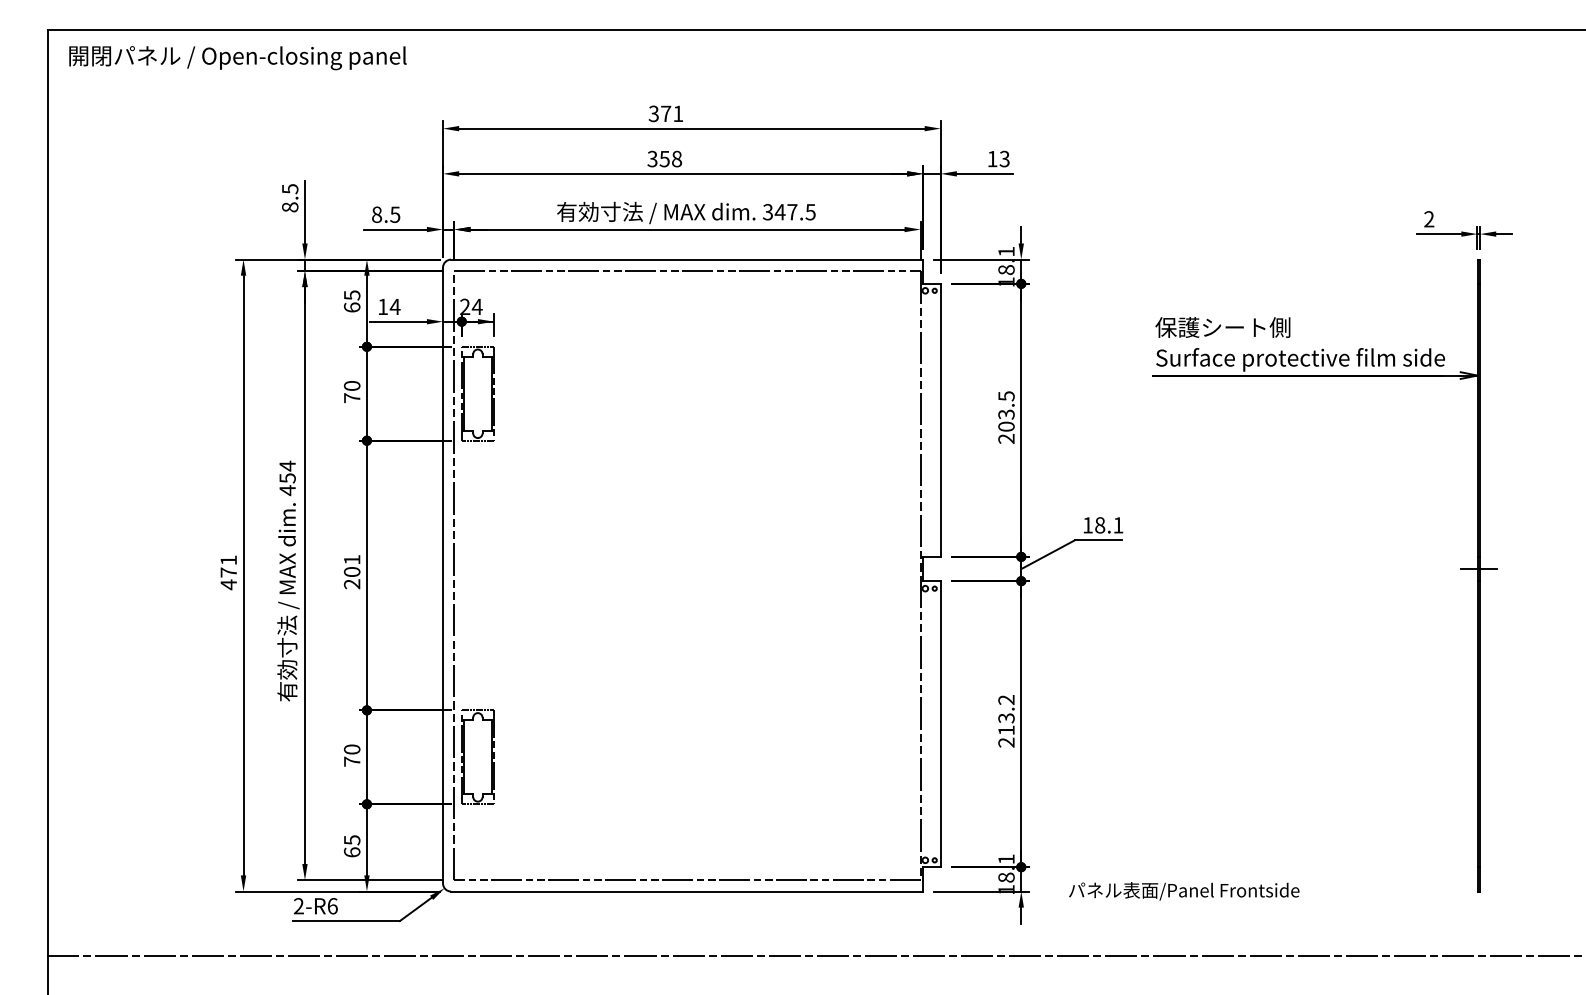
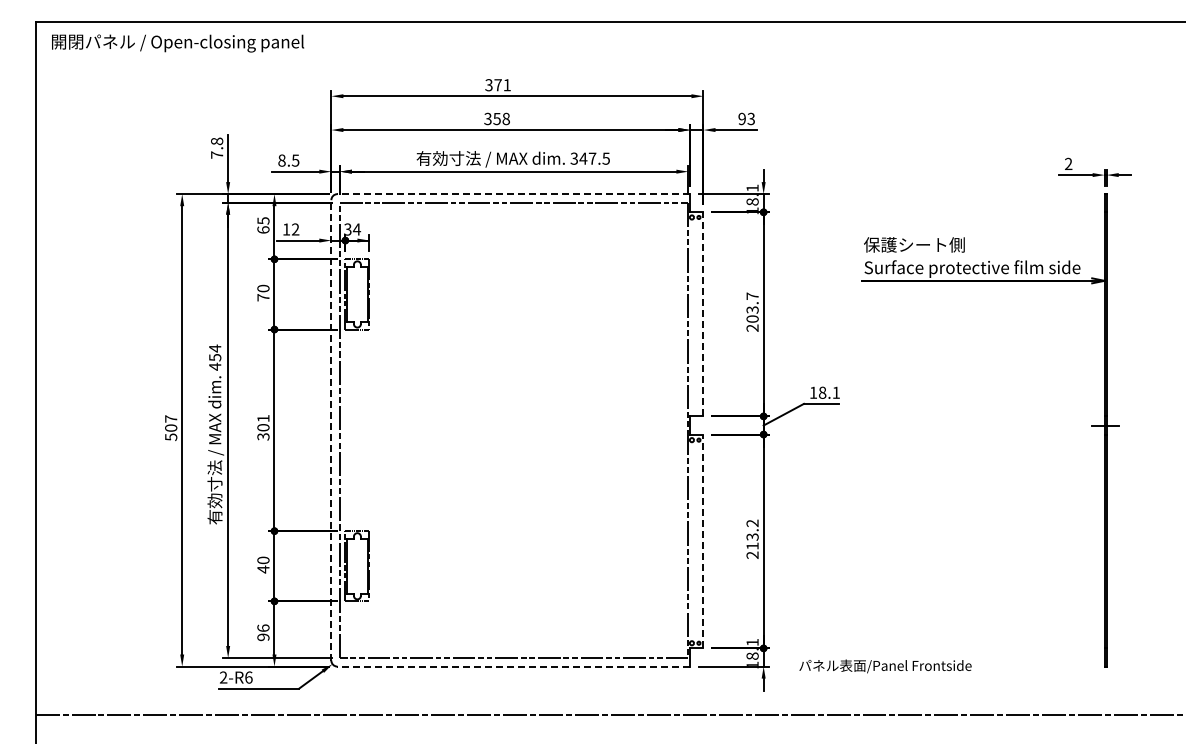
text: (991, 158) -> (741, 118), 13 -> 93
text: (290, 197) -> (217, 147), 8.5 -> 7.8
line: (686, 260) -> (513, 194), solid -> dashed
text: (395, 306) -> (295, 229), 14 -> 12
text: (464, 306) -> (347, 229), 24 -> 34
text: (1006, 396) -> (752, 296), 203.5 -> 203.7
line: (940, 419) -> (703, 313), solid -> dashed
text: (229, 573) -> (171, 428), 471 -> 507
line: (443, 574) -> (331, 429), solid -> dashed
text: (352, 583) -> (263, 436), 201 -> 301
line: (940, 724) -> (703, 541), solid -> dashed
text: (352, 761) -> (263, 569), 70 -> 40
text: (352, 845) -> (263, 632), 65 -> 96
line: (686, 891) -> (513, 666), solid -> dashed

